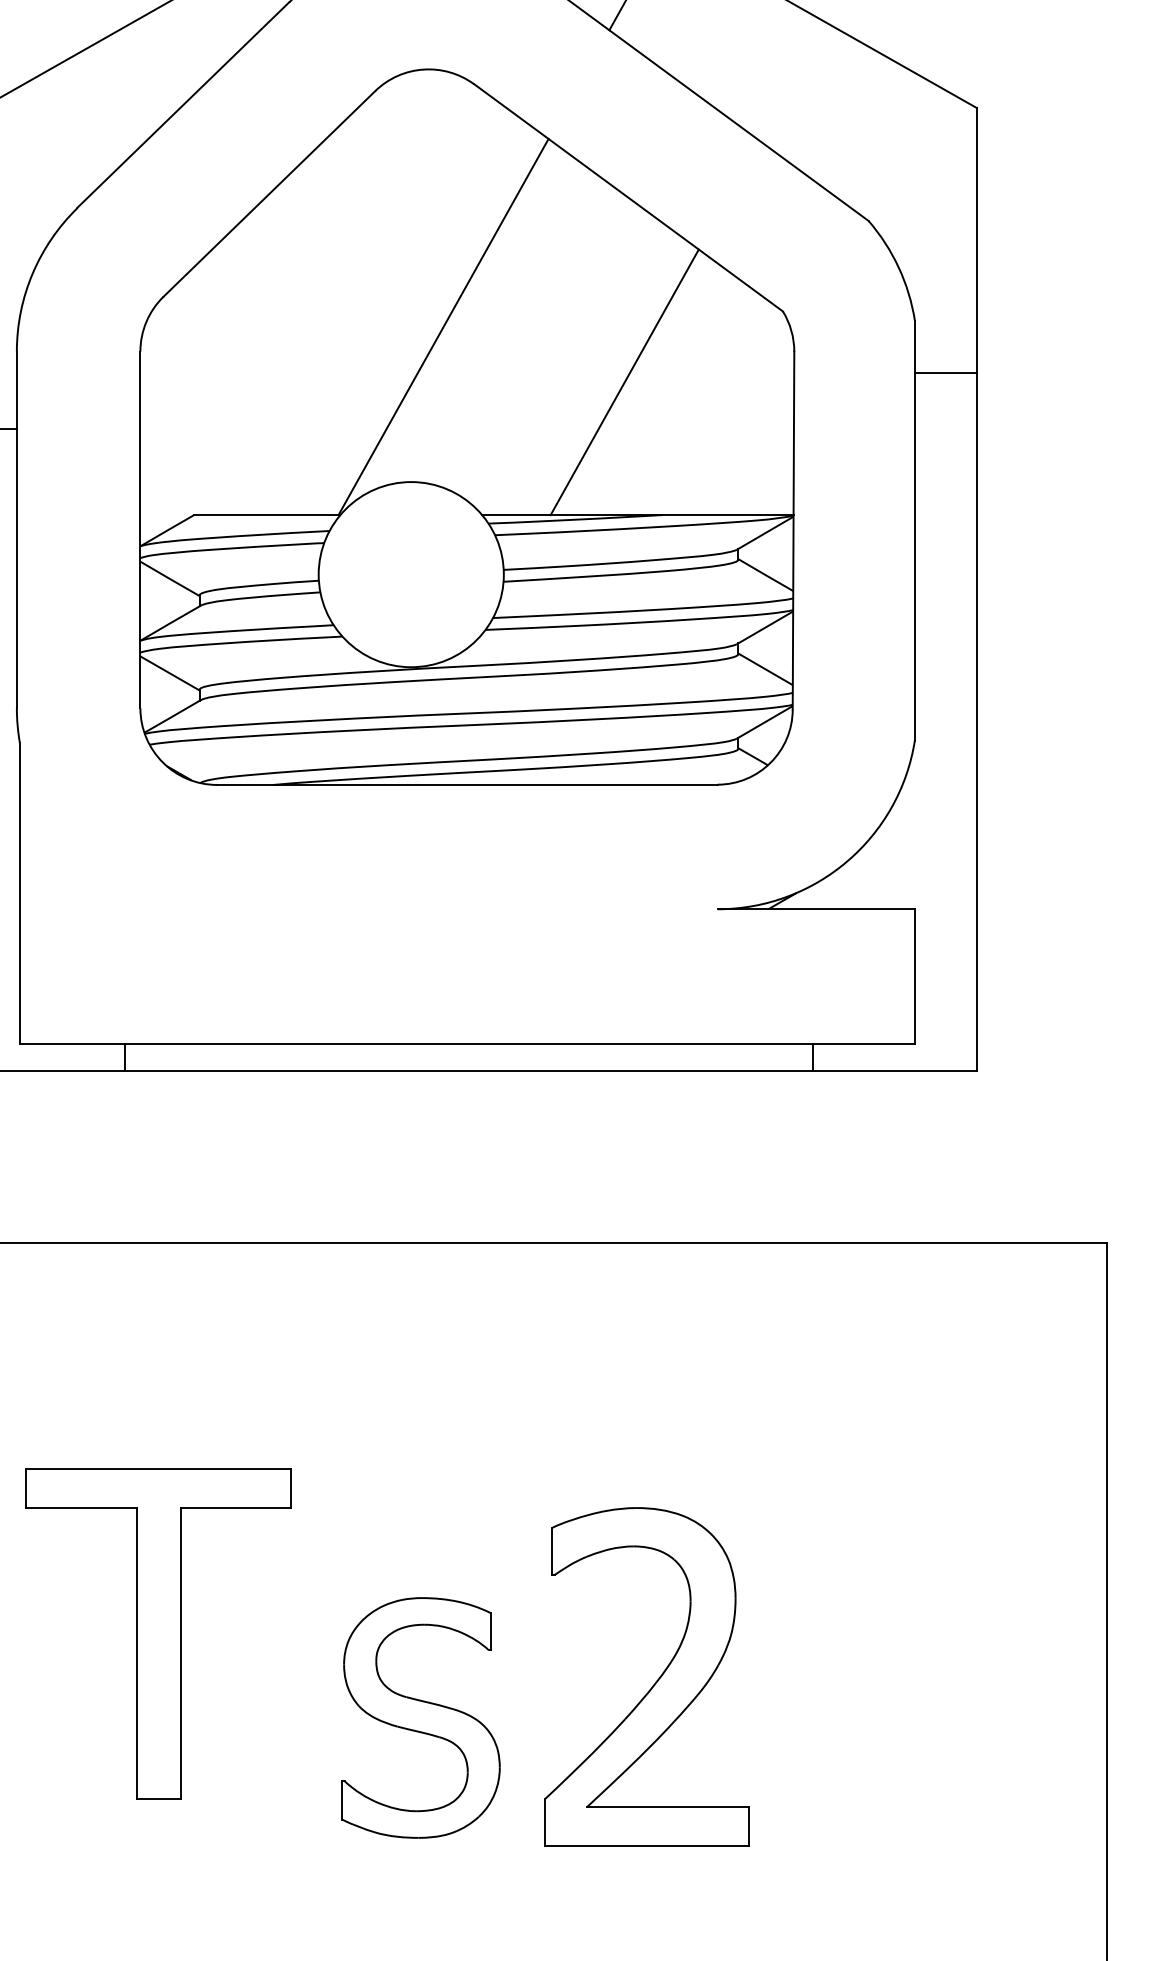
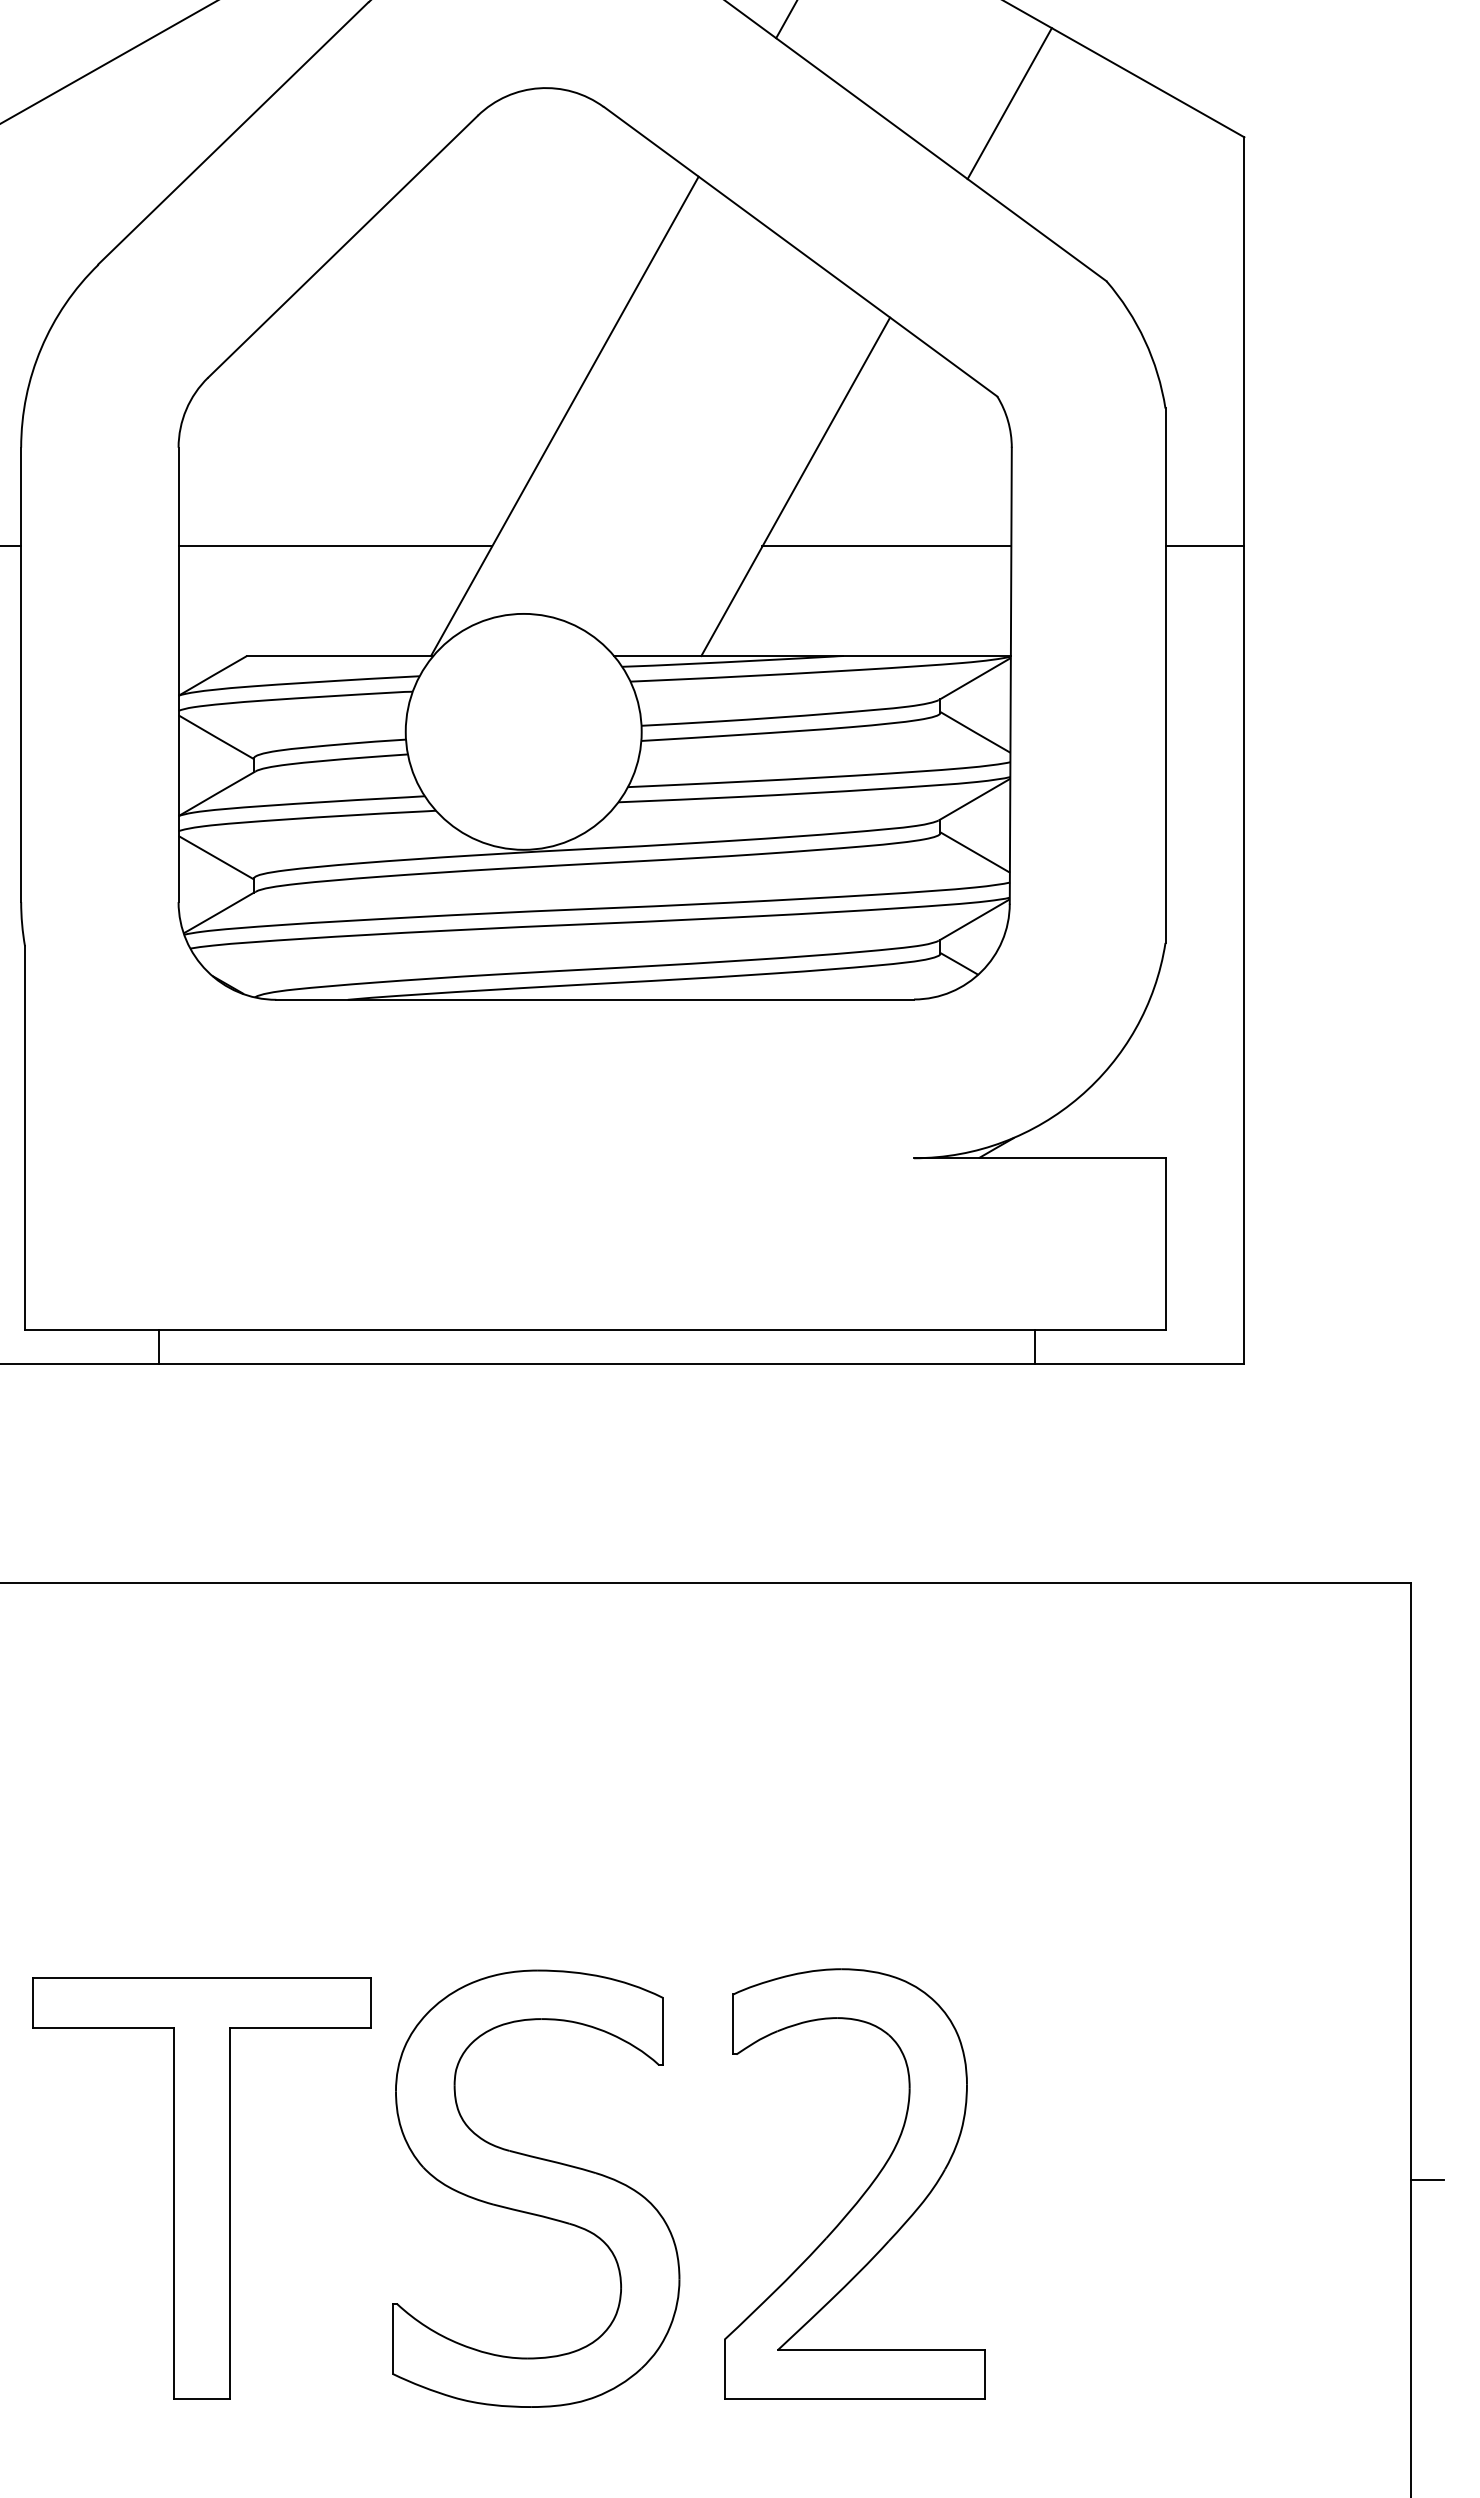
line: (792, 81) -> (1009, 103), added
line: (945, 372) -> (1204, 546), moved
line: (263, 429) -> (335, 546), added
line: (695, 429) -> (886, 546), added
part: (158, 1633) -> (201, 2188), moved
part: (655, 1682) -> (864, 2191), moved
line: (1120, 1710) -> (1427, 2179), added
part: (421, 1717) -> (536, 2188), size x1.43

